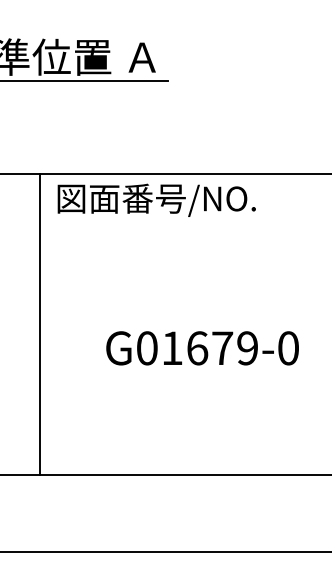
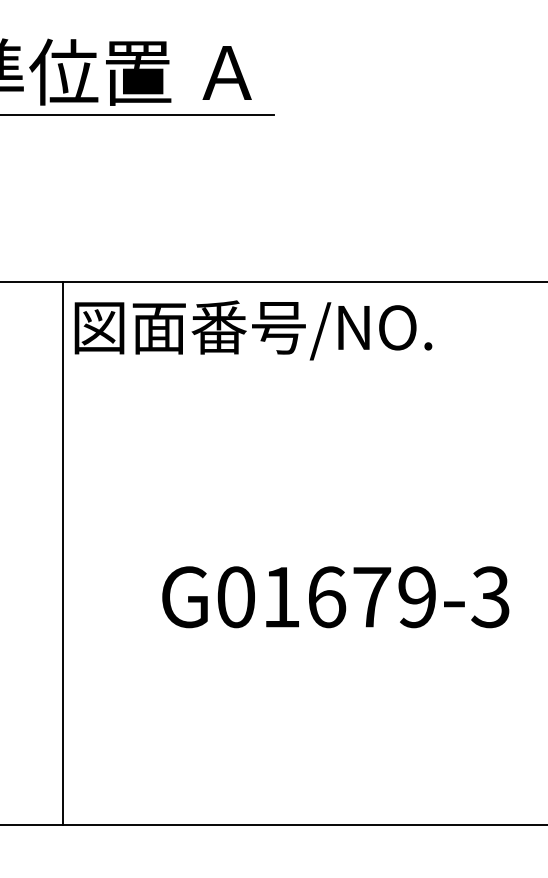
line: (40, 323) -> (63, 552), moved
text: (287, 348) -> (489, 597), G01679-0 -> G01679-3

